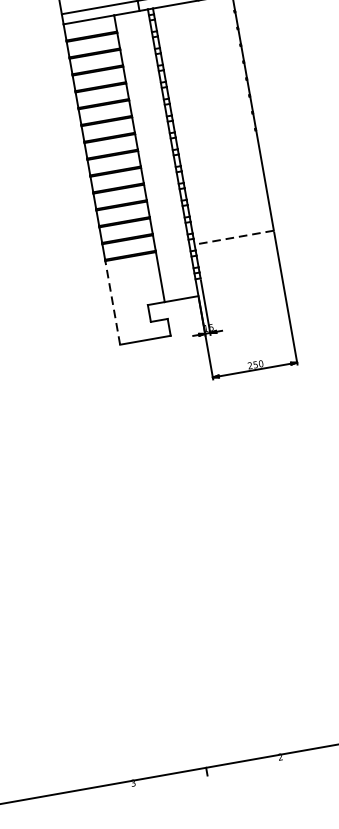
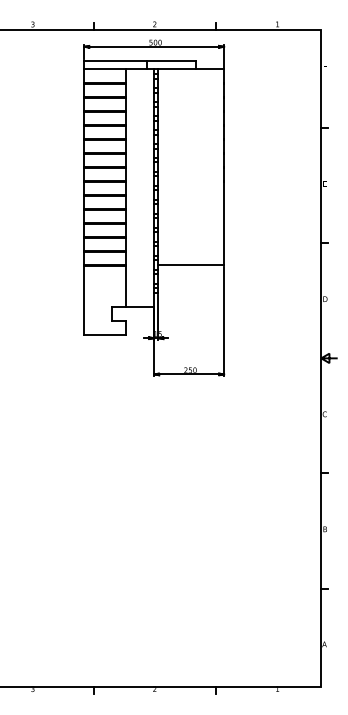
line: (234, 238) -> (191, 265), dashed -> solid
line: (112, 303) -> (84, 300), dashed -> solid

